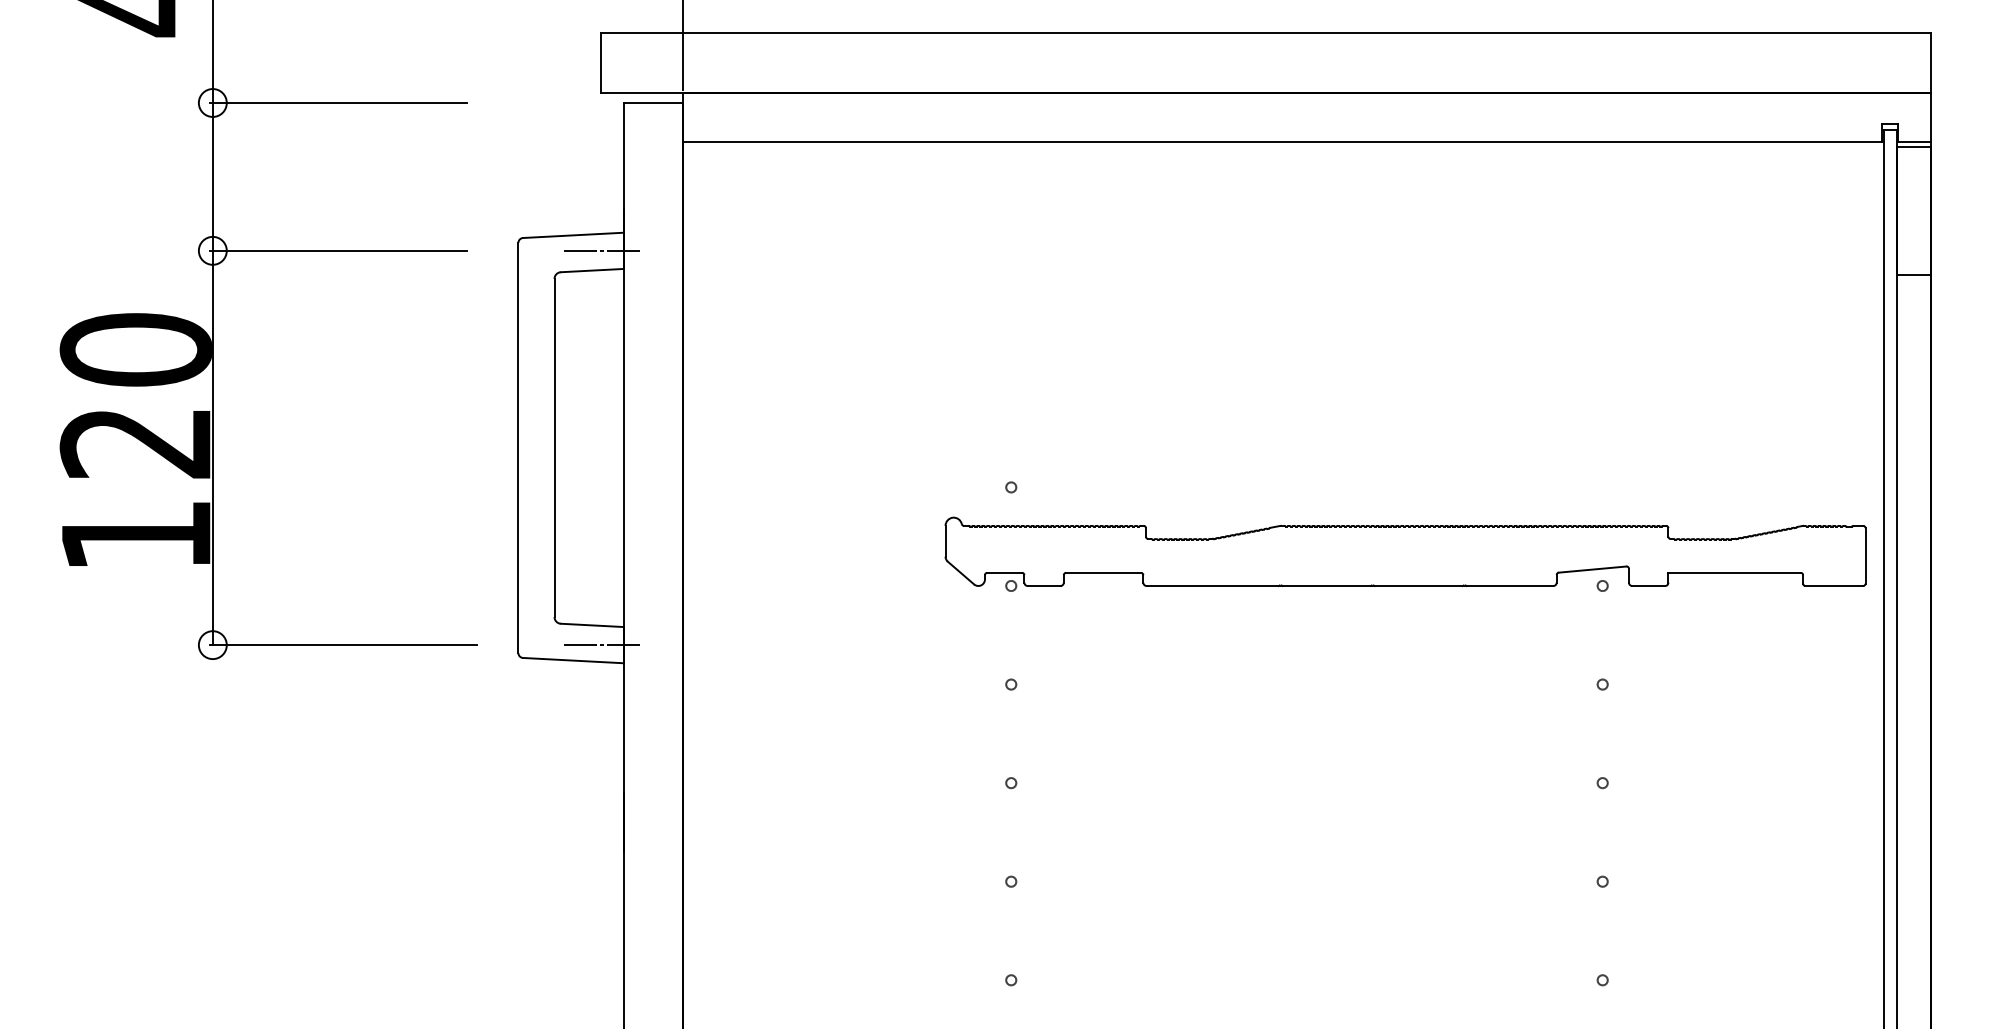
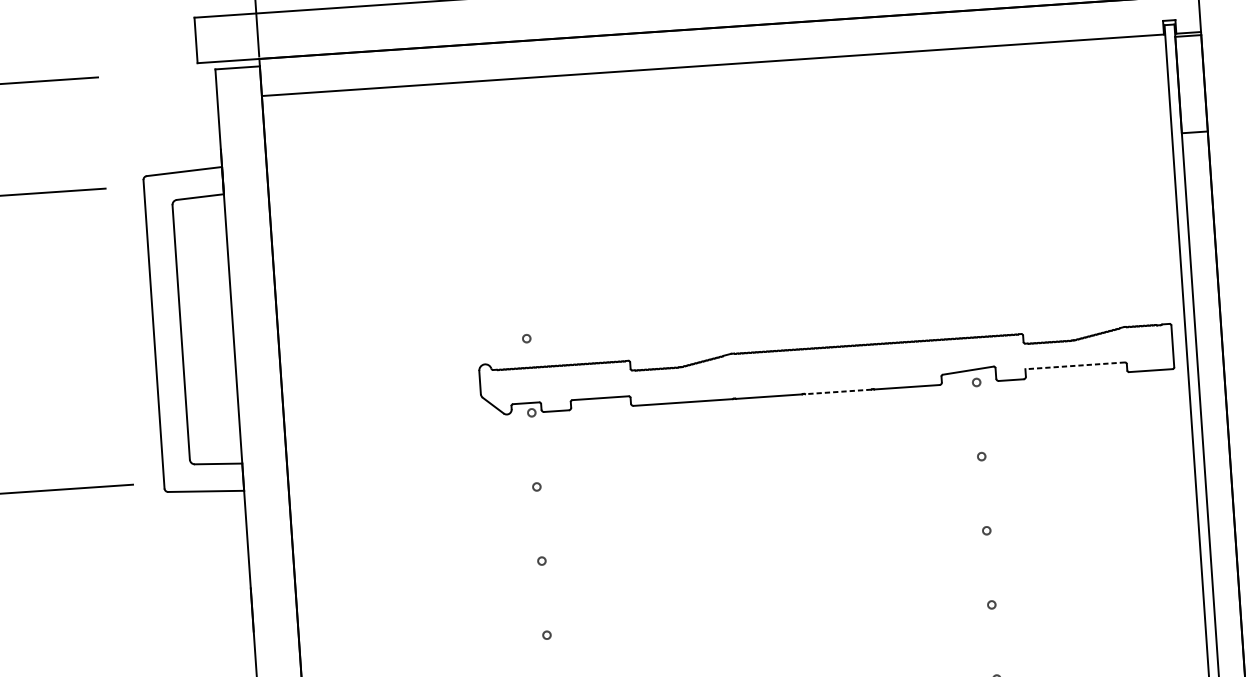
line: (602, 250) -> (207, 181), removed
line: (1734, 572) -> (1075, 365), solid -> dashed
line: (1418, 586) -> (838, 392), solid -> dashed
line: (602, 645) -> (227, 478), removed

